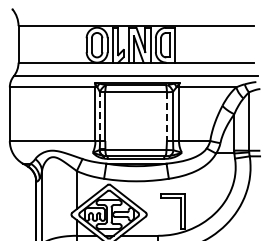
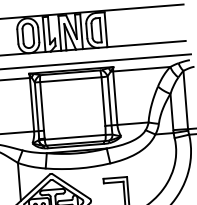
line: (100, 116) -> (37, 106), dashed -> solid
line: (166, 117) -> (103, 102), dashed -> solid

